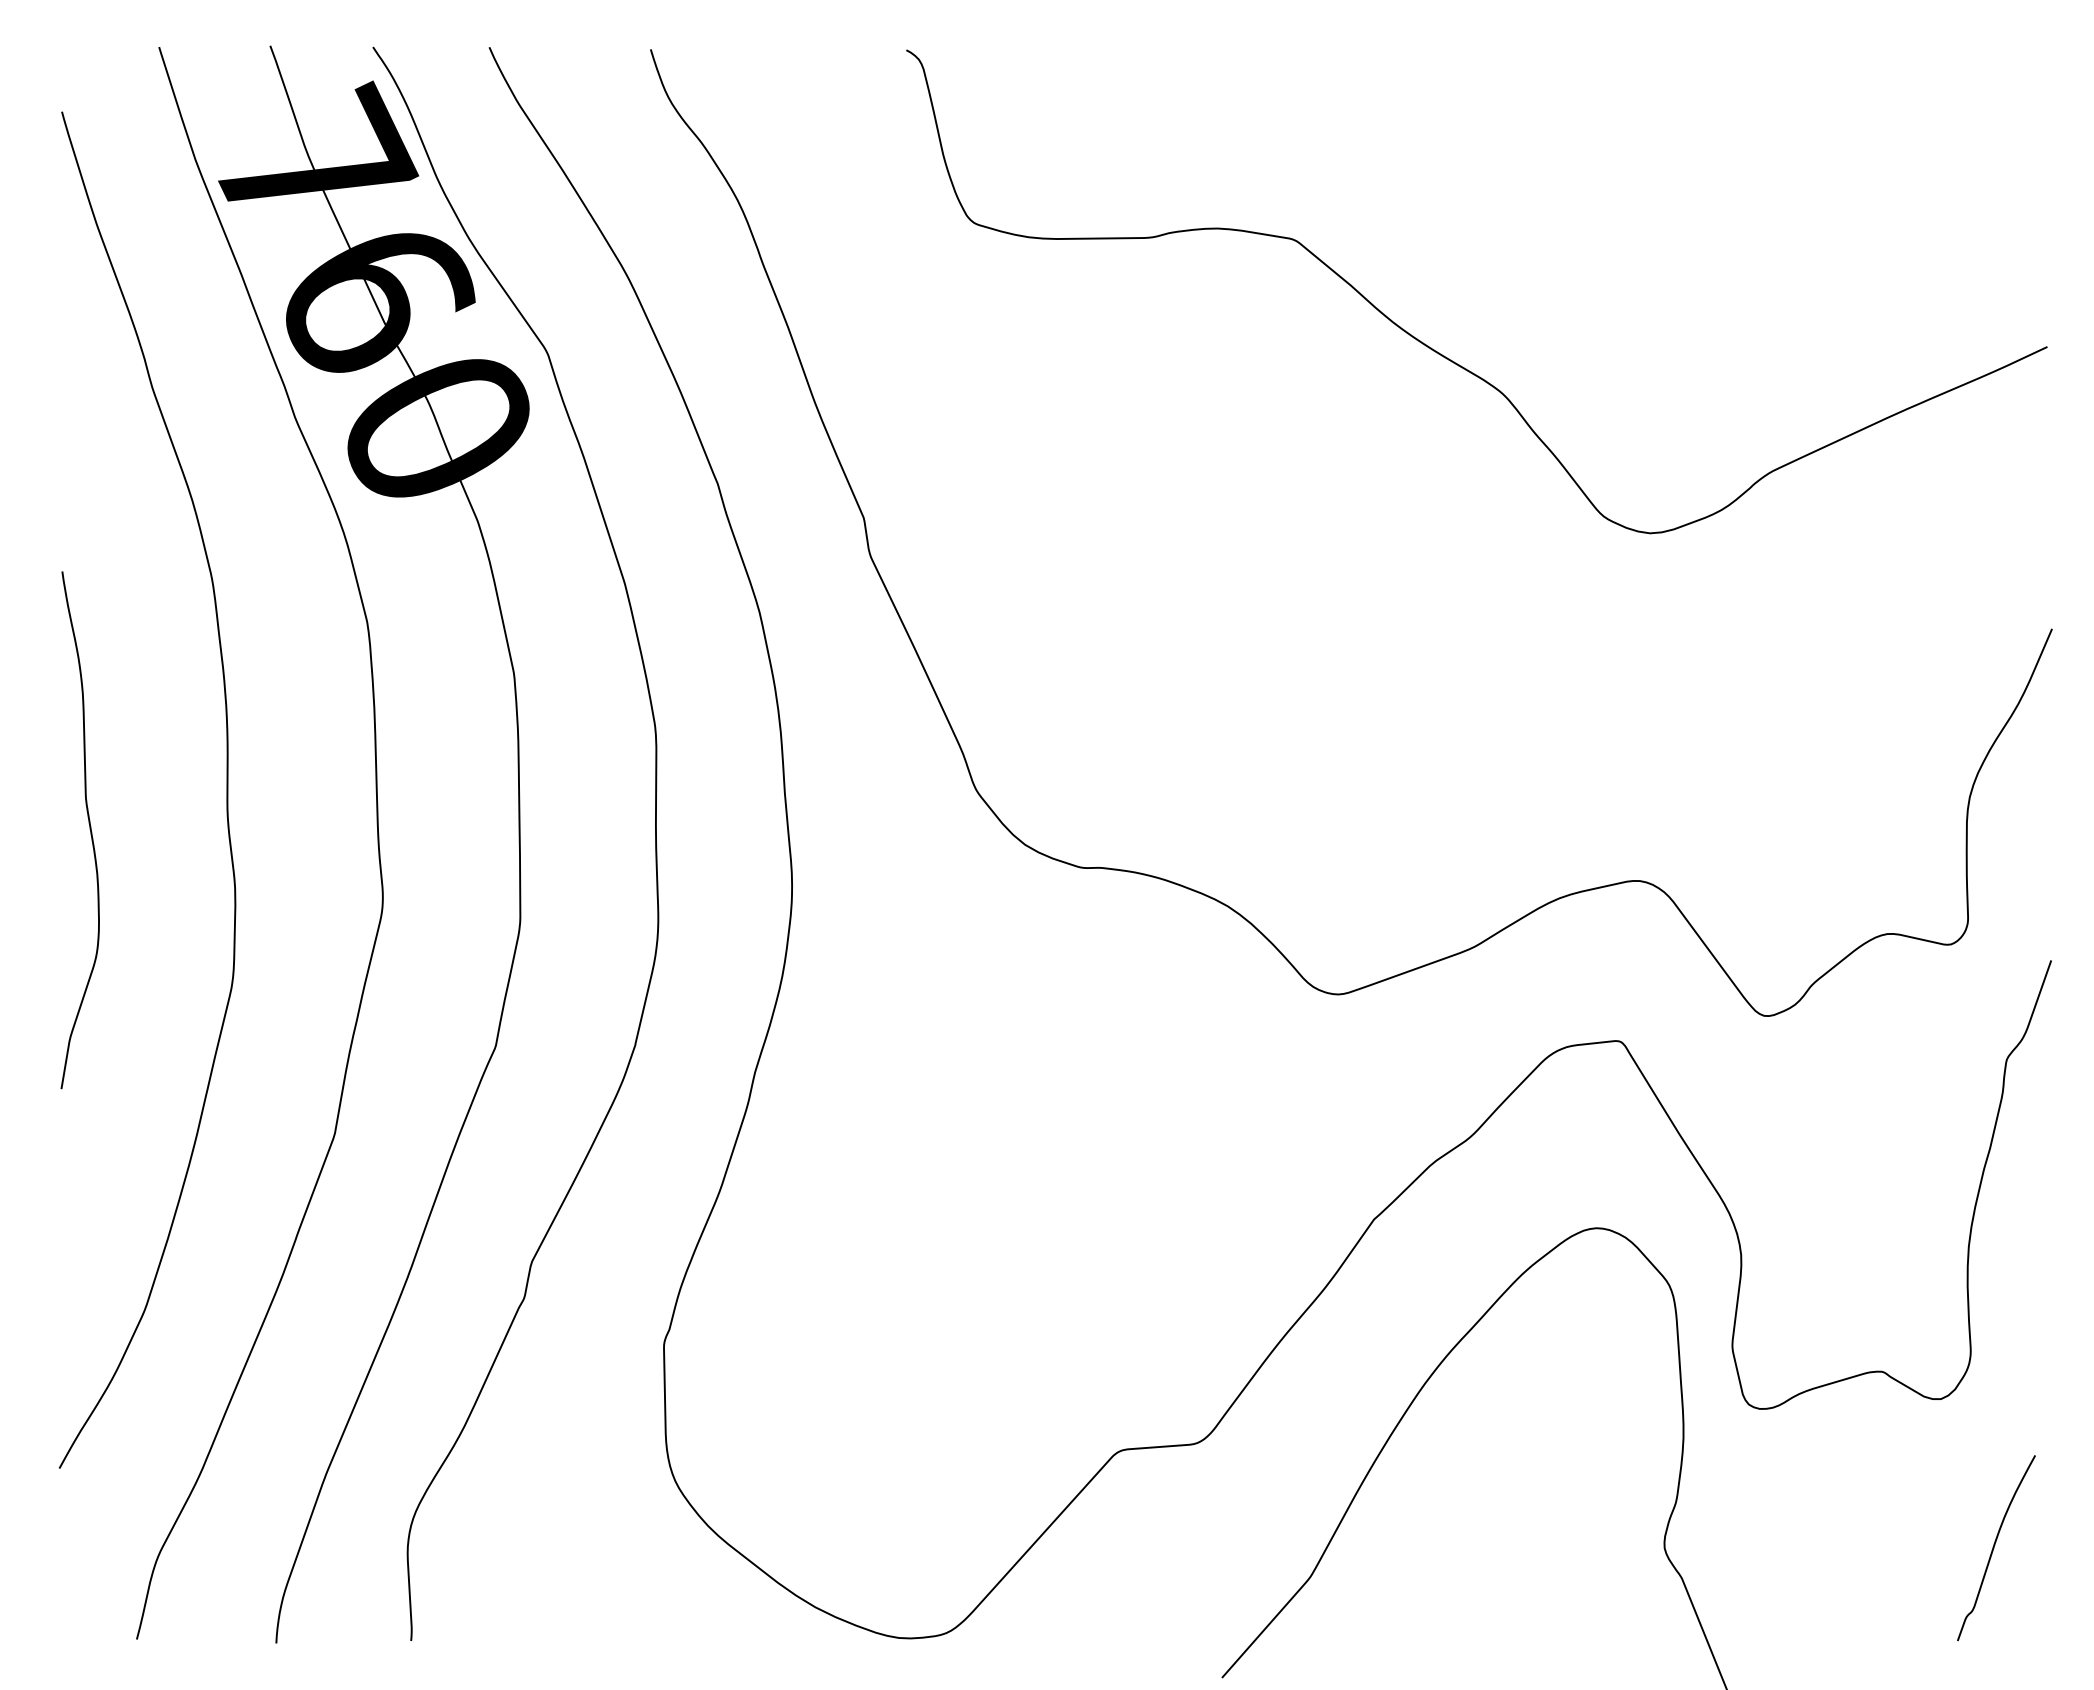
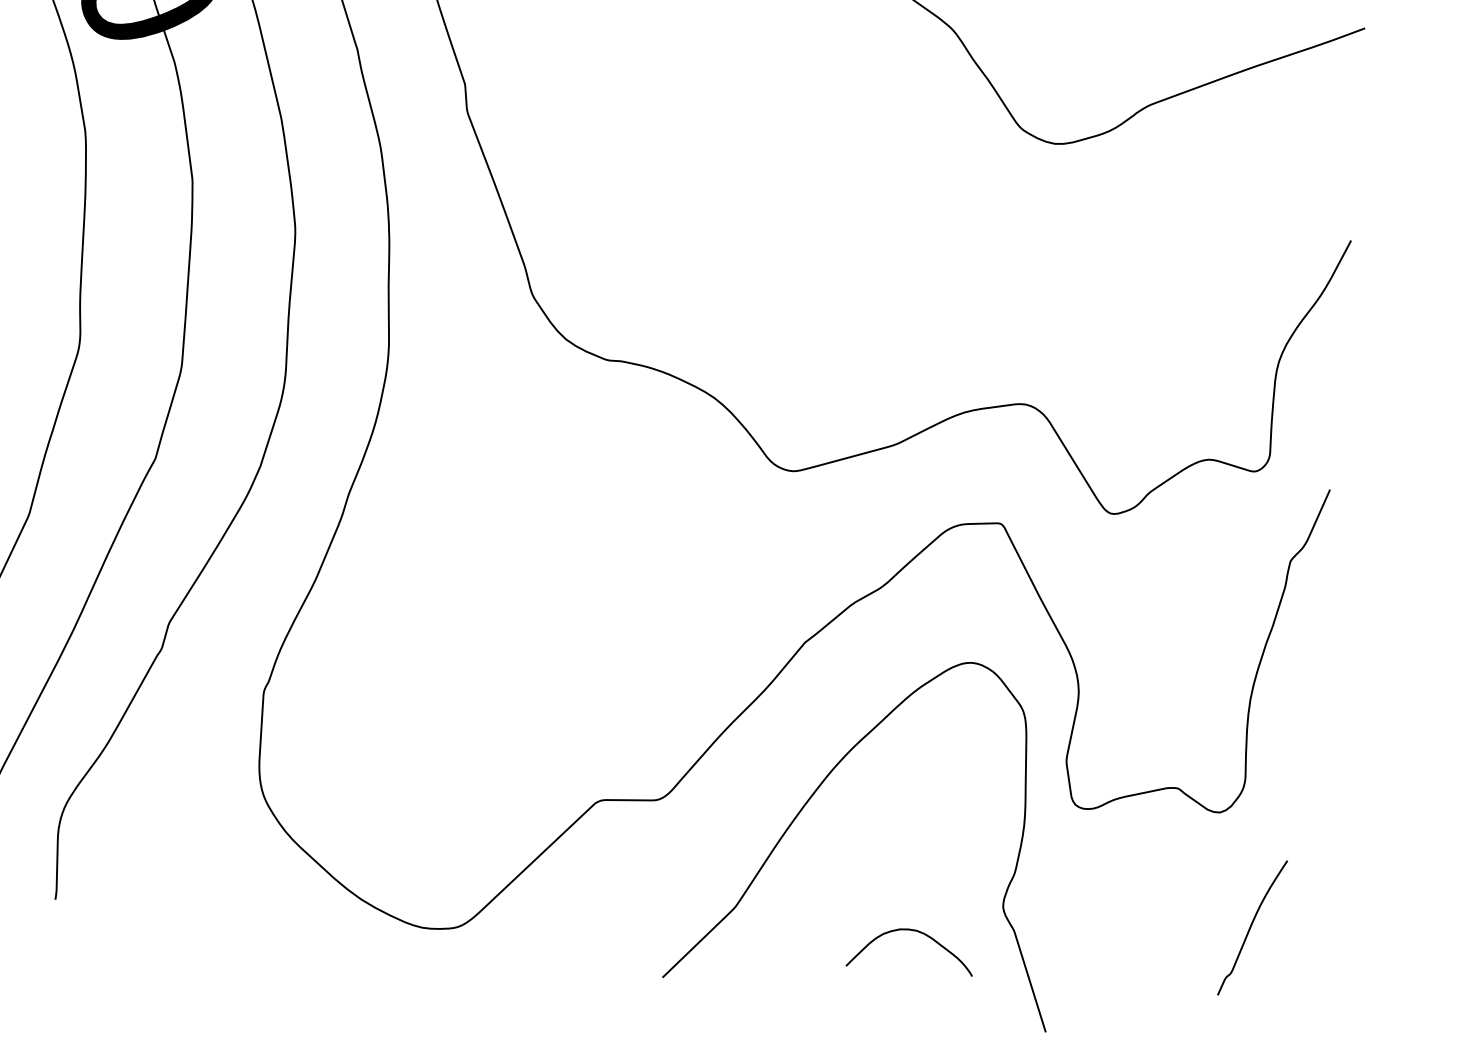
curve: (1555, 1590) -> (918, 932), added

